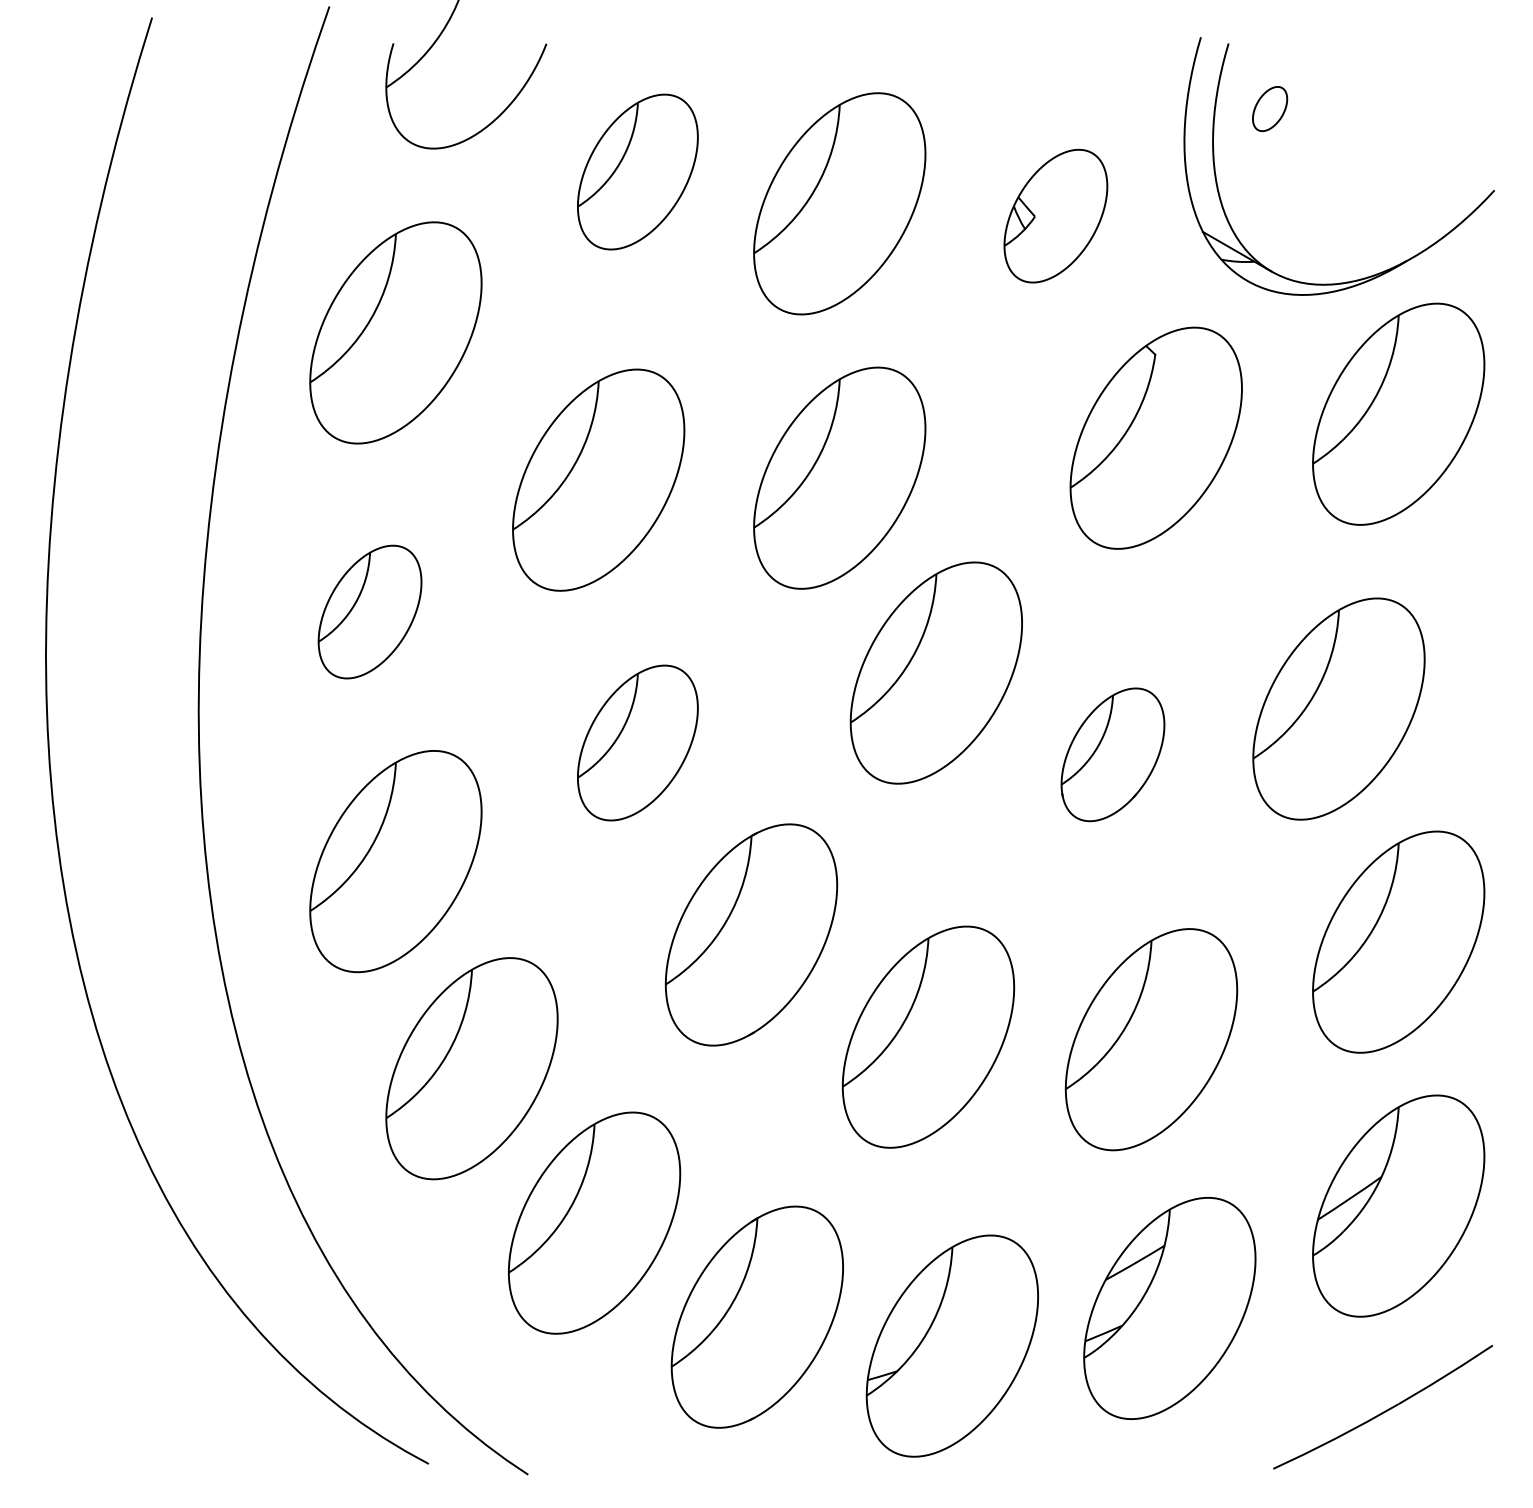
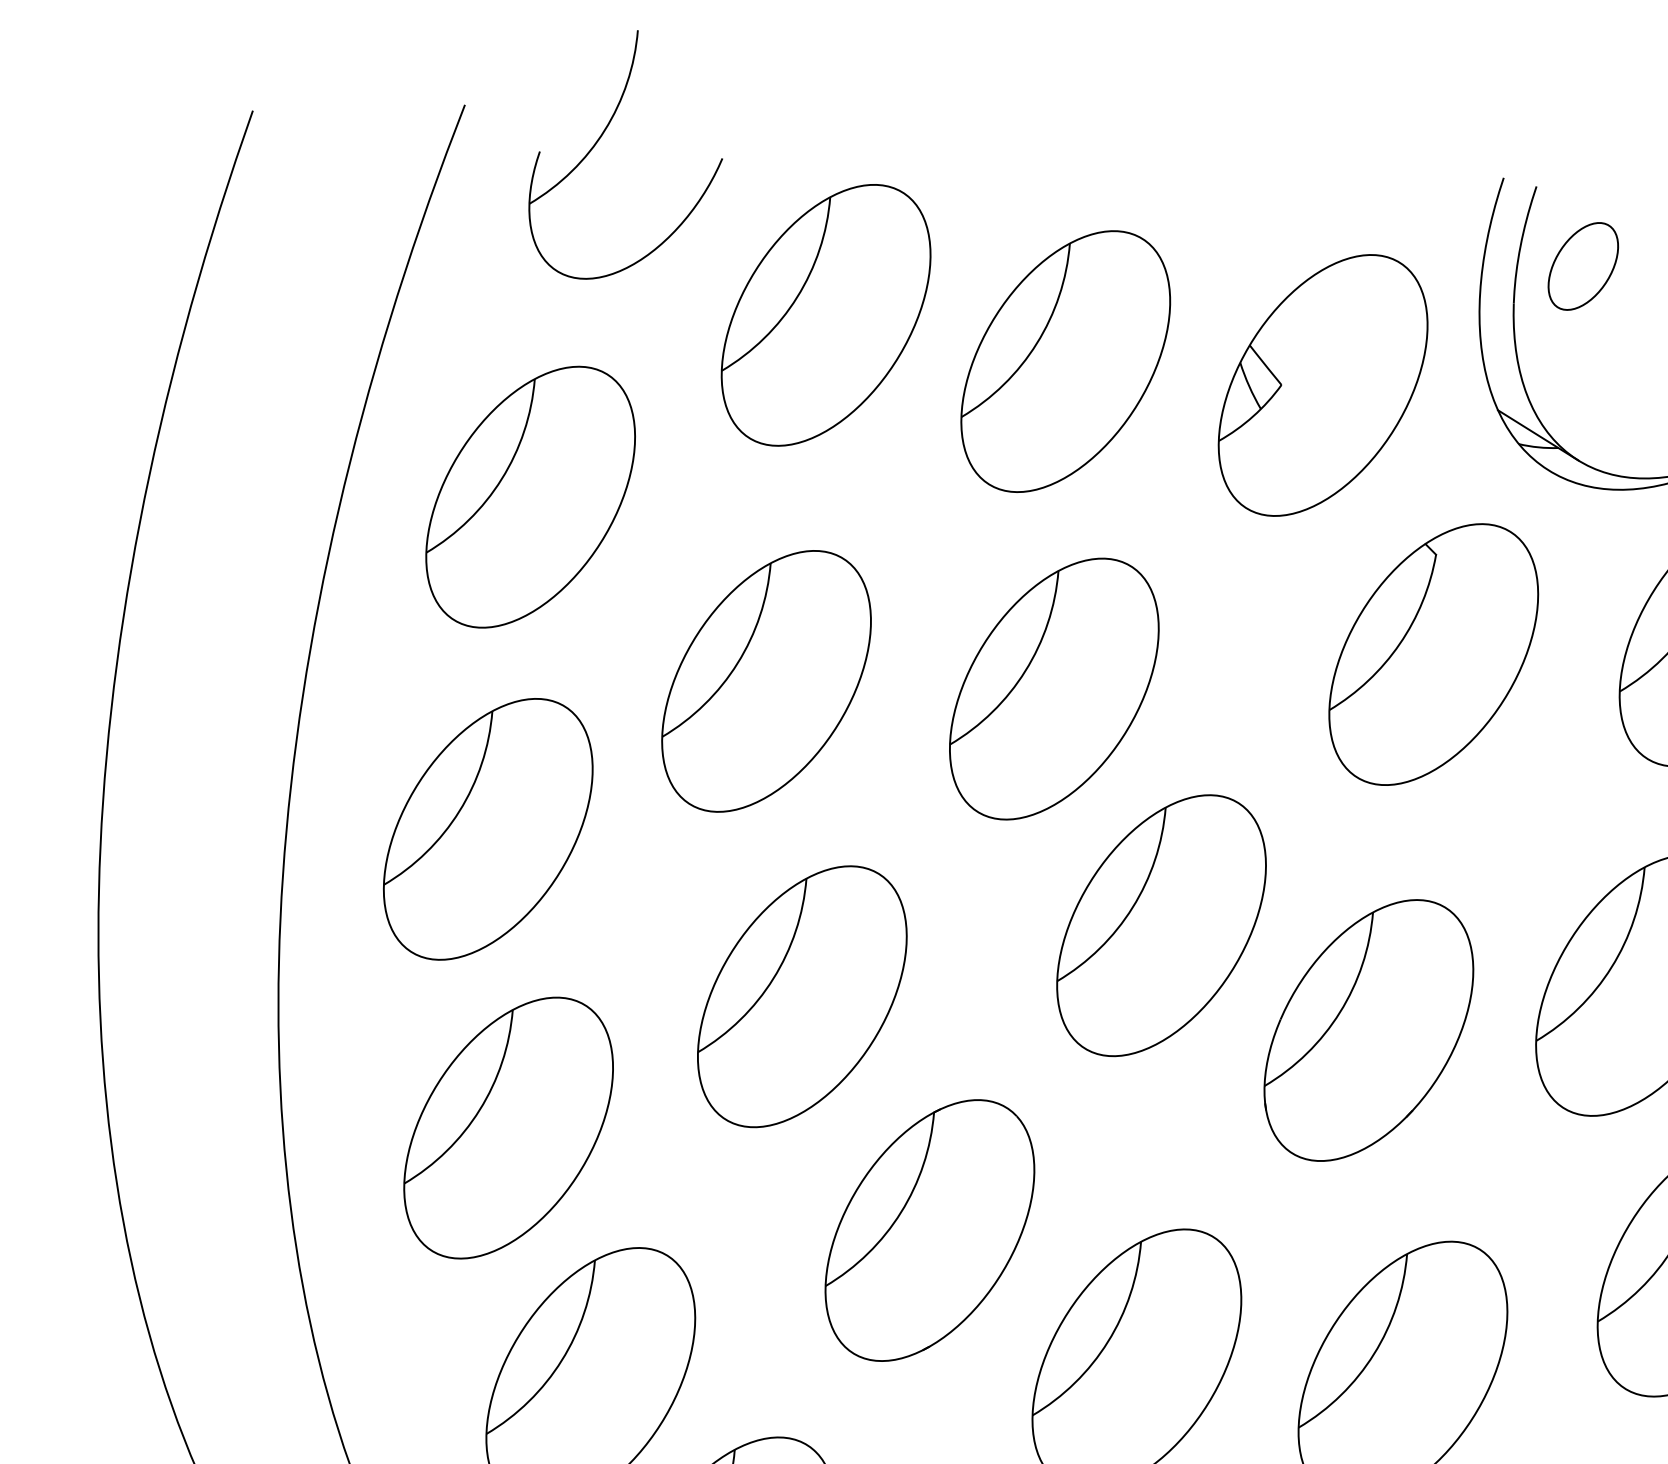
part: (1269, 108) -> (1582, 265), size x1.67
part: (637, 171) -> (825, 314), size x1.43
part: (1055, 215) -> (1322, 384), size x1.67
part: (369, 611) -> (487, 828), size x1.67
part: (637, 742) -> (801, 996), size x1.43
part: (1112, 754) -> (1368, 1030), size x1.67

